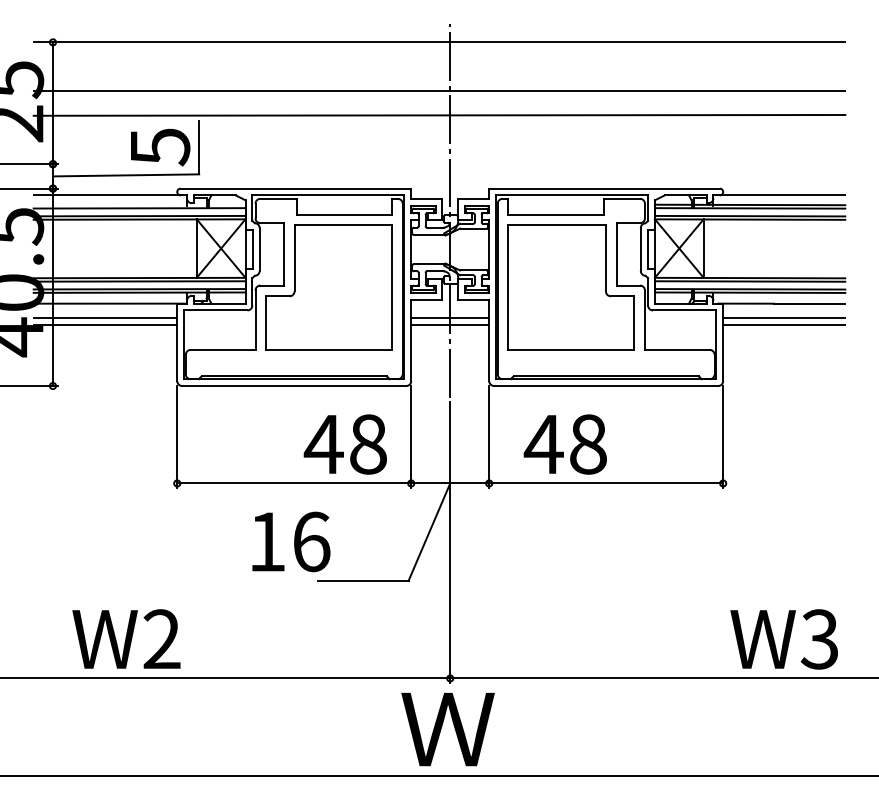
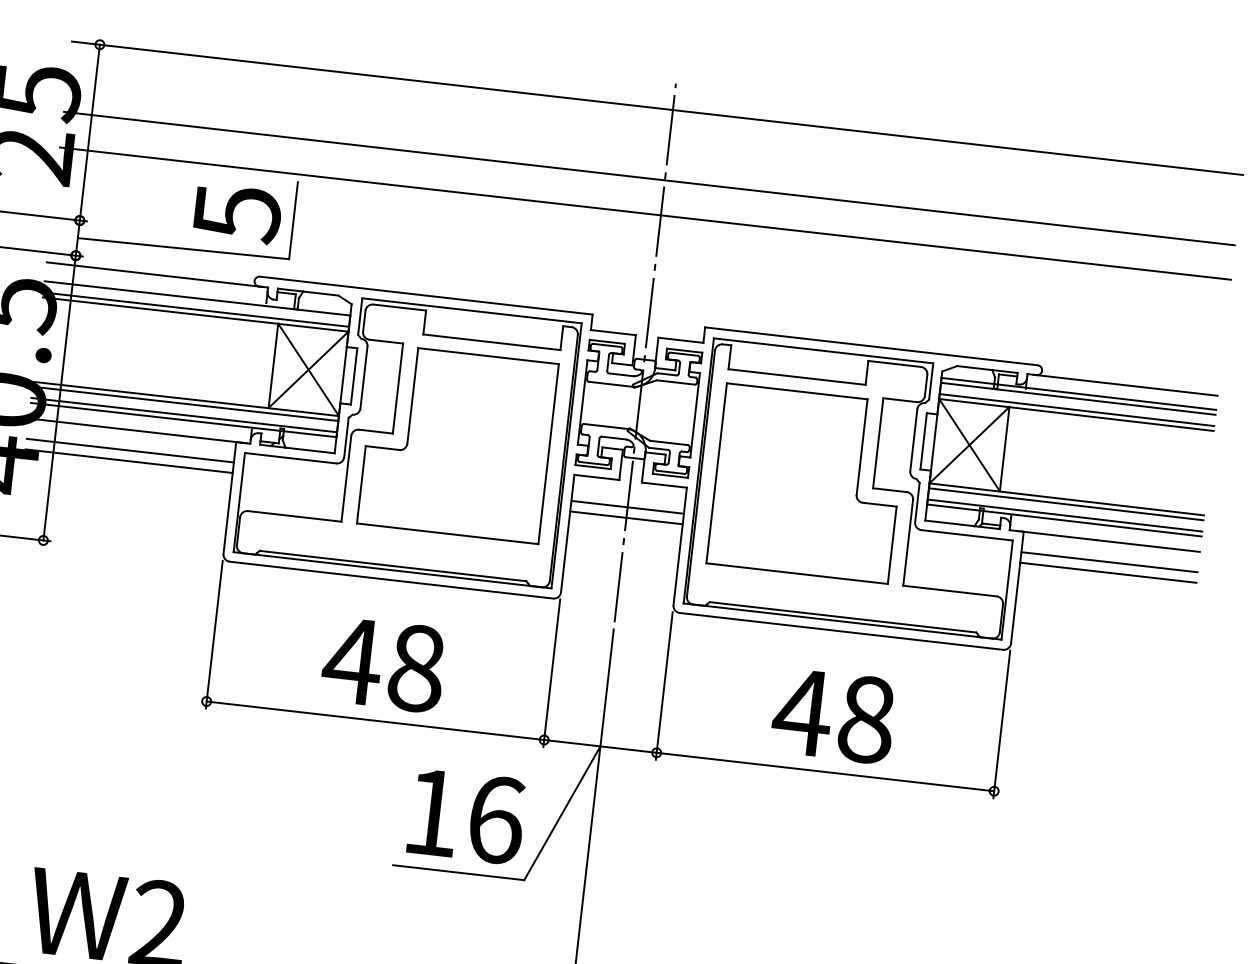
text: (344, 444) -> (382, 664), moved
text: (564, 444) -> (832, 715), moved
text: (291, 541) -> (467, 815), moved

